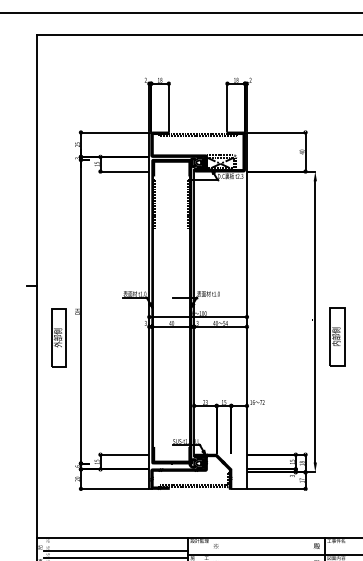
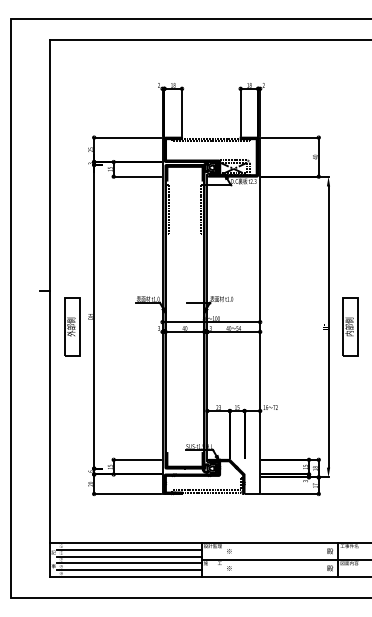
part: (337, 336) -> (350, 326), moved
part: (59, 337) -> (72, 326), moved
line: (116, 544) -> (129, 549), added

